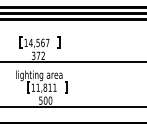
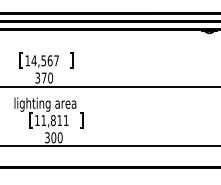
text: (43, 55) -> (50, 77), 372 -> 370
text: (40, 99) -> (47, 136), 500 -> 300

